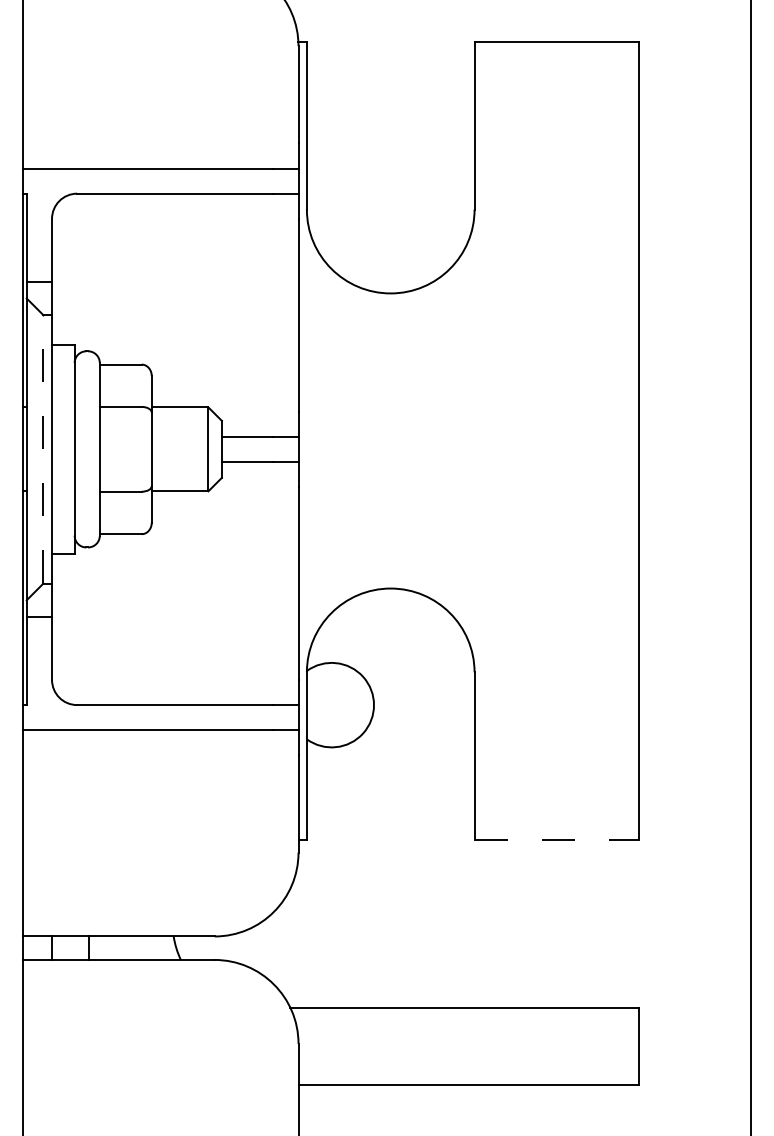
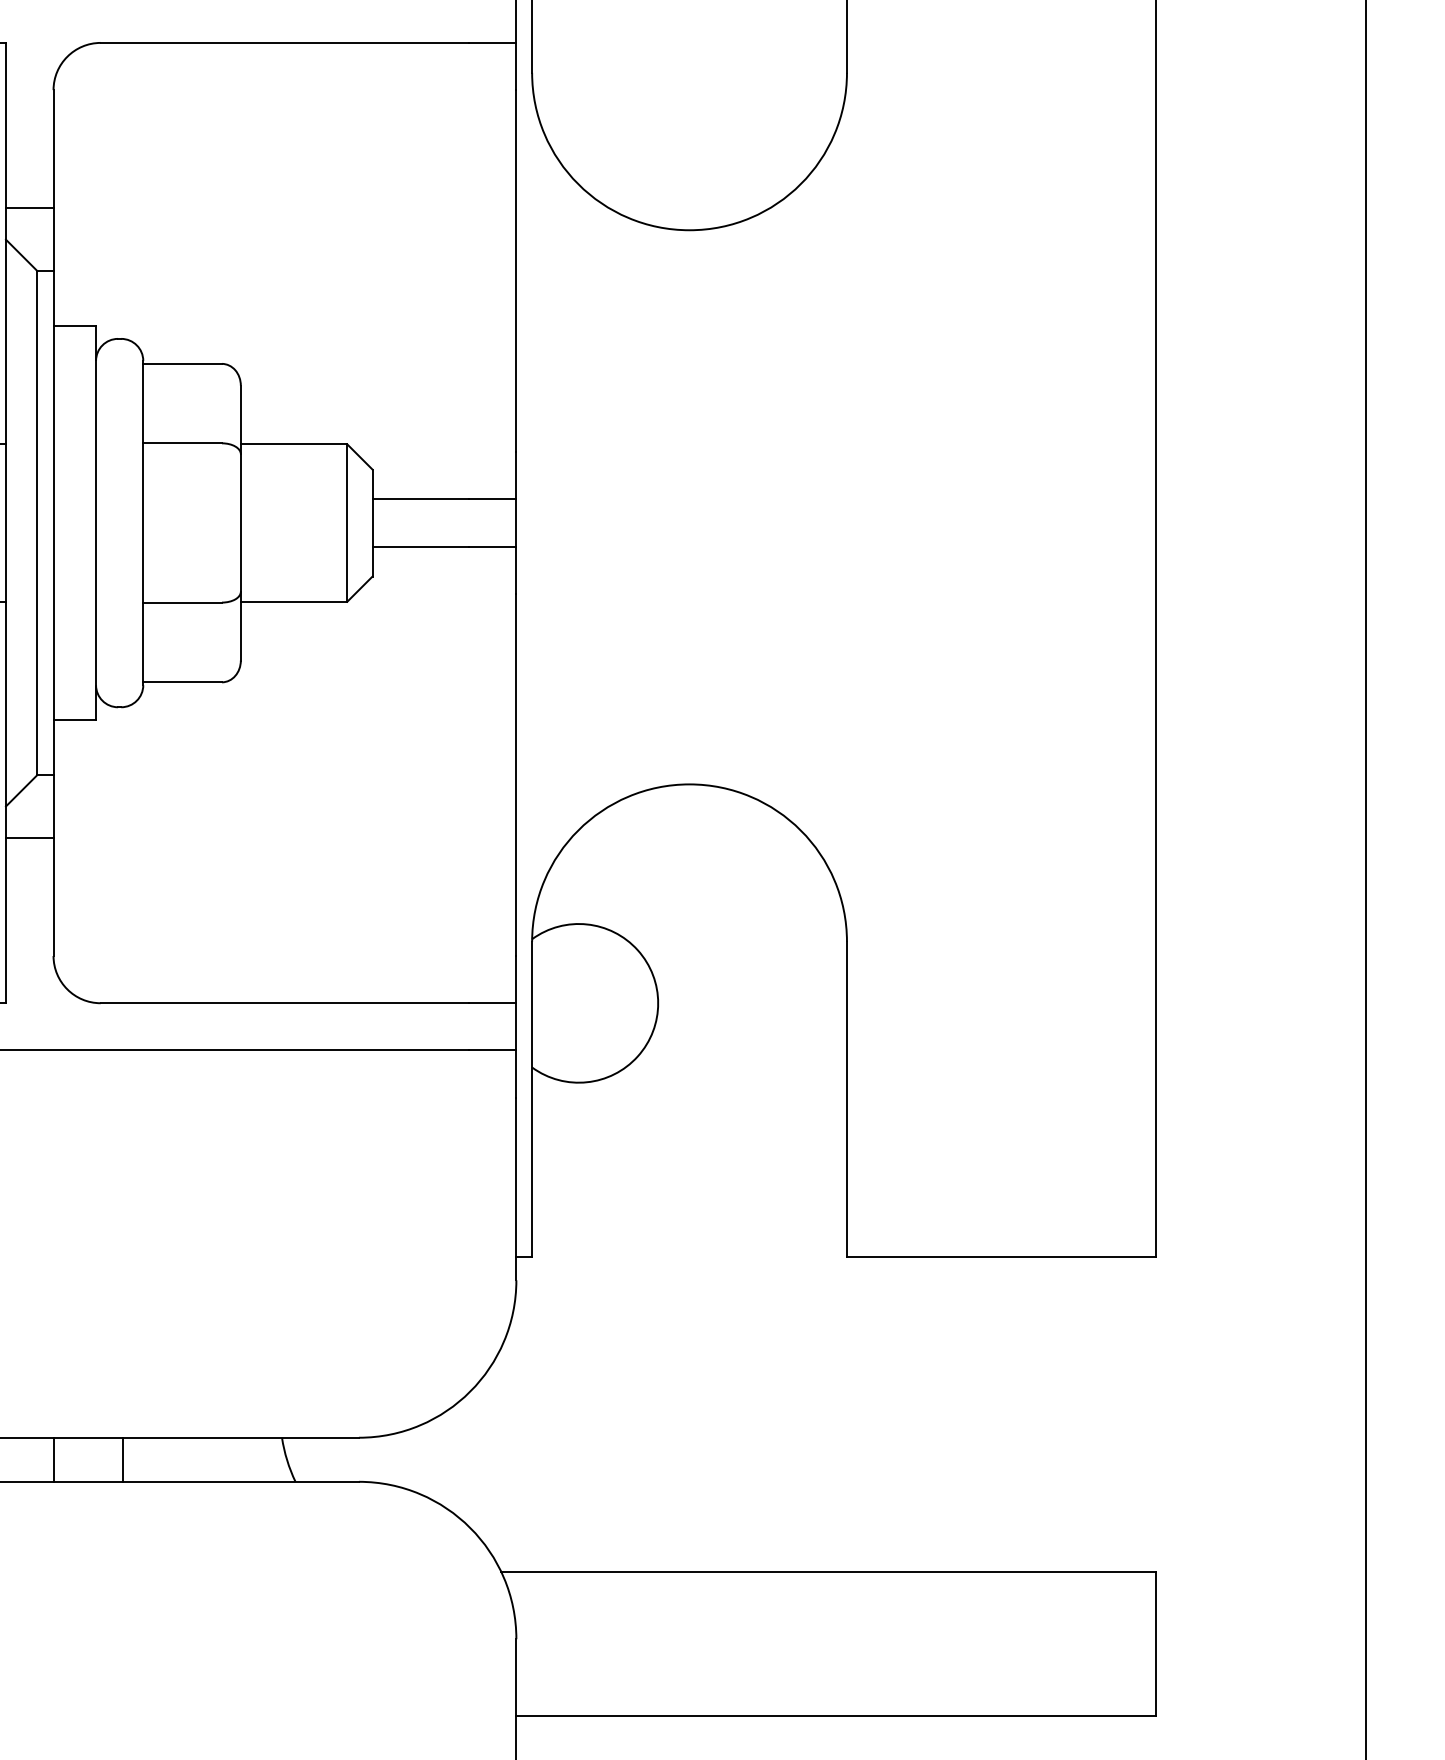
line: (43, 448) -> (37, 521), dashed -> solid
line: (557, 840) -> (1002, 1257), dashed -> solid

